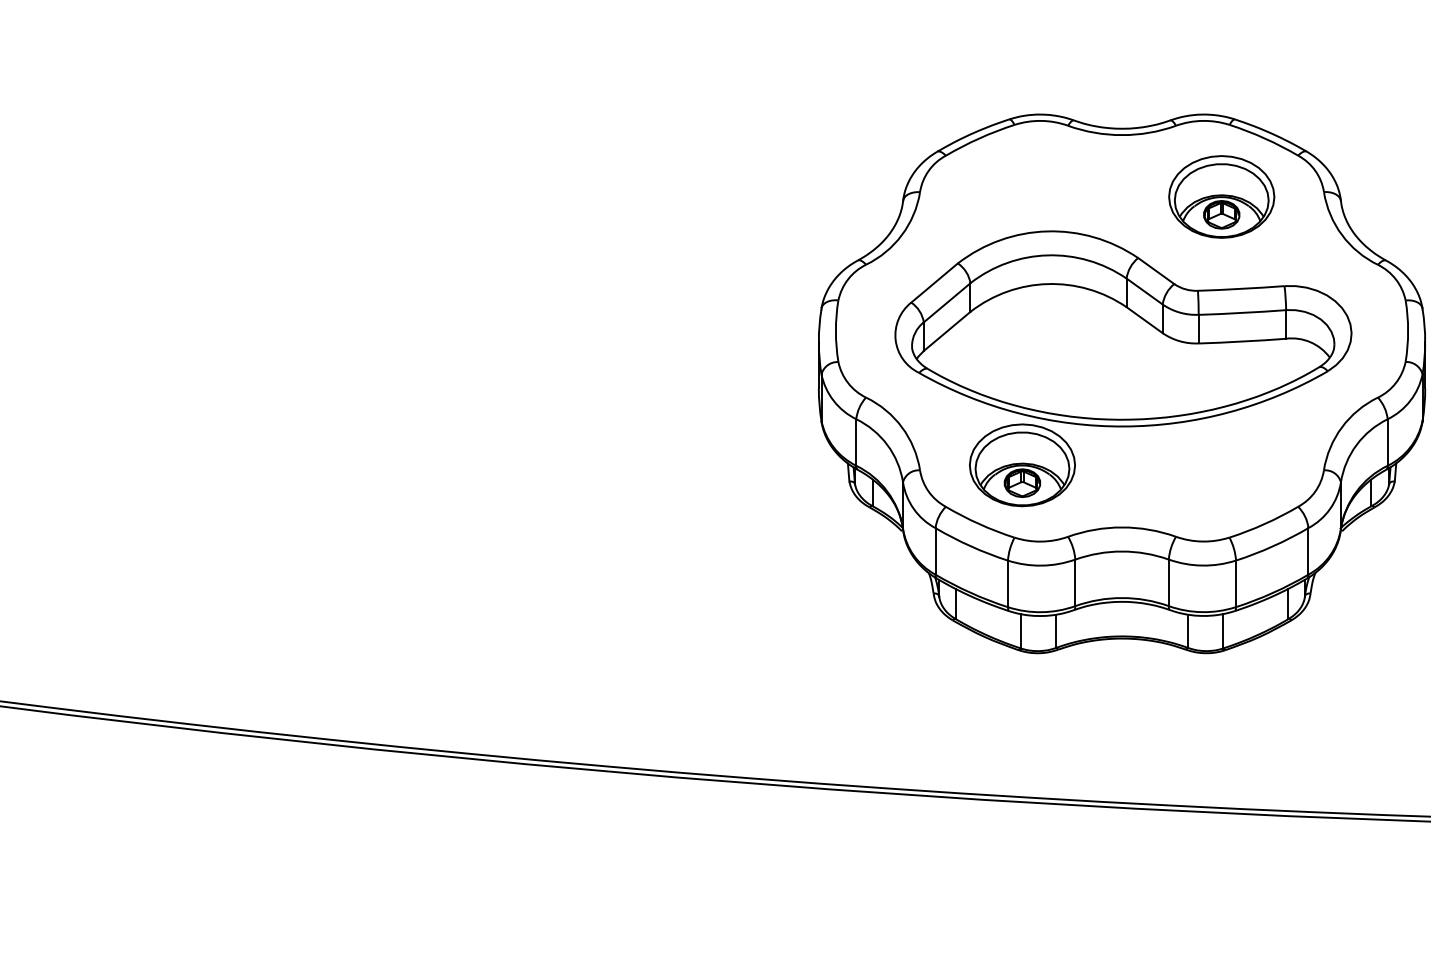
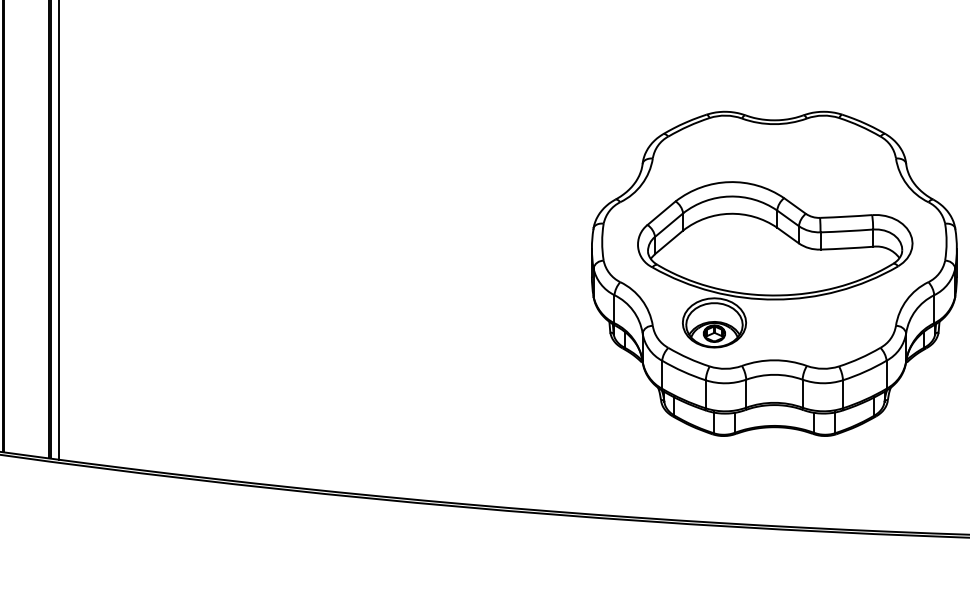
part: (1220, 195) -> (833, 160), removed

